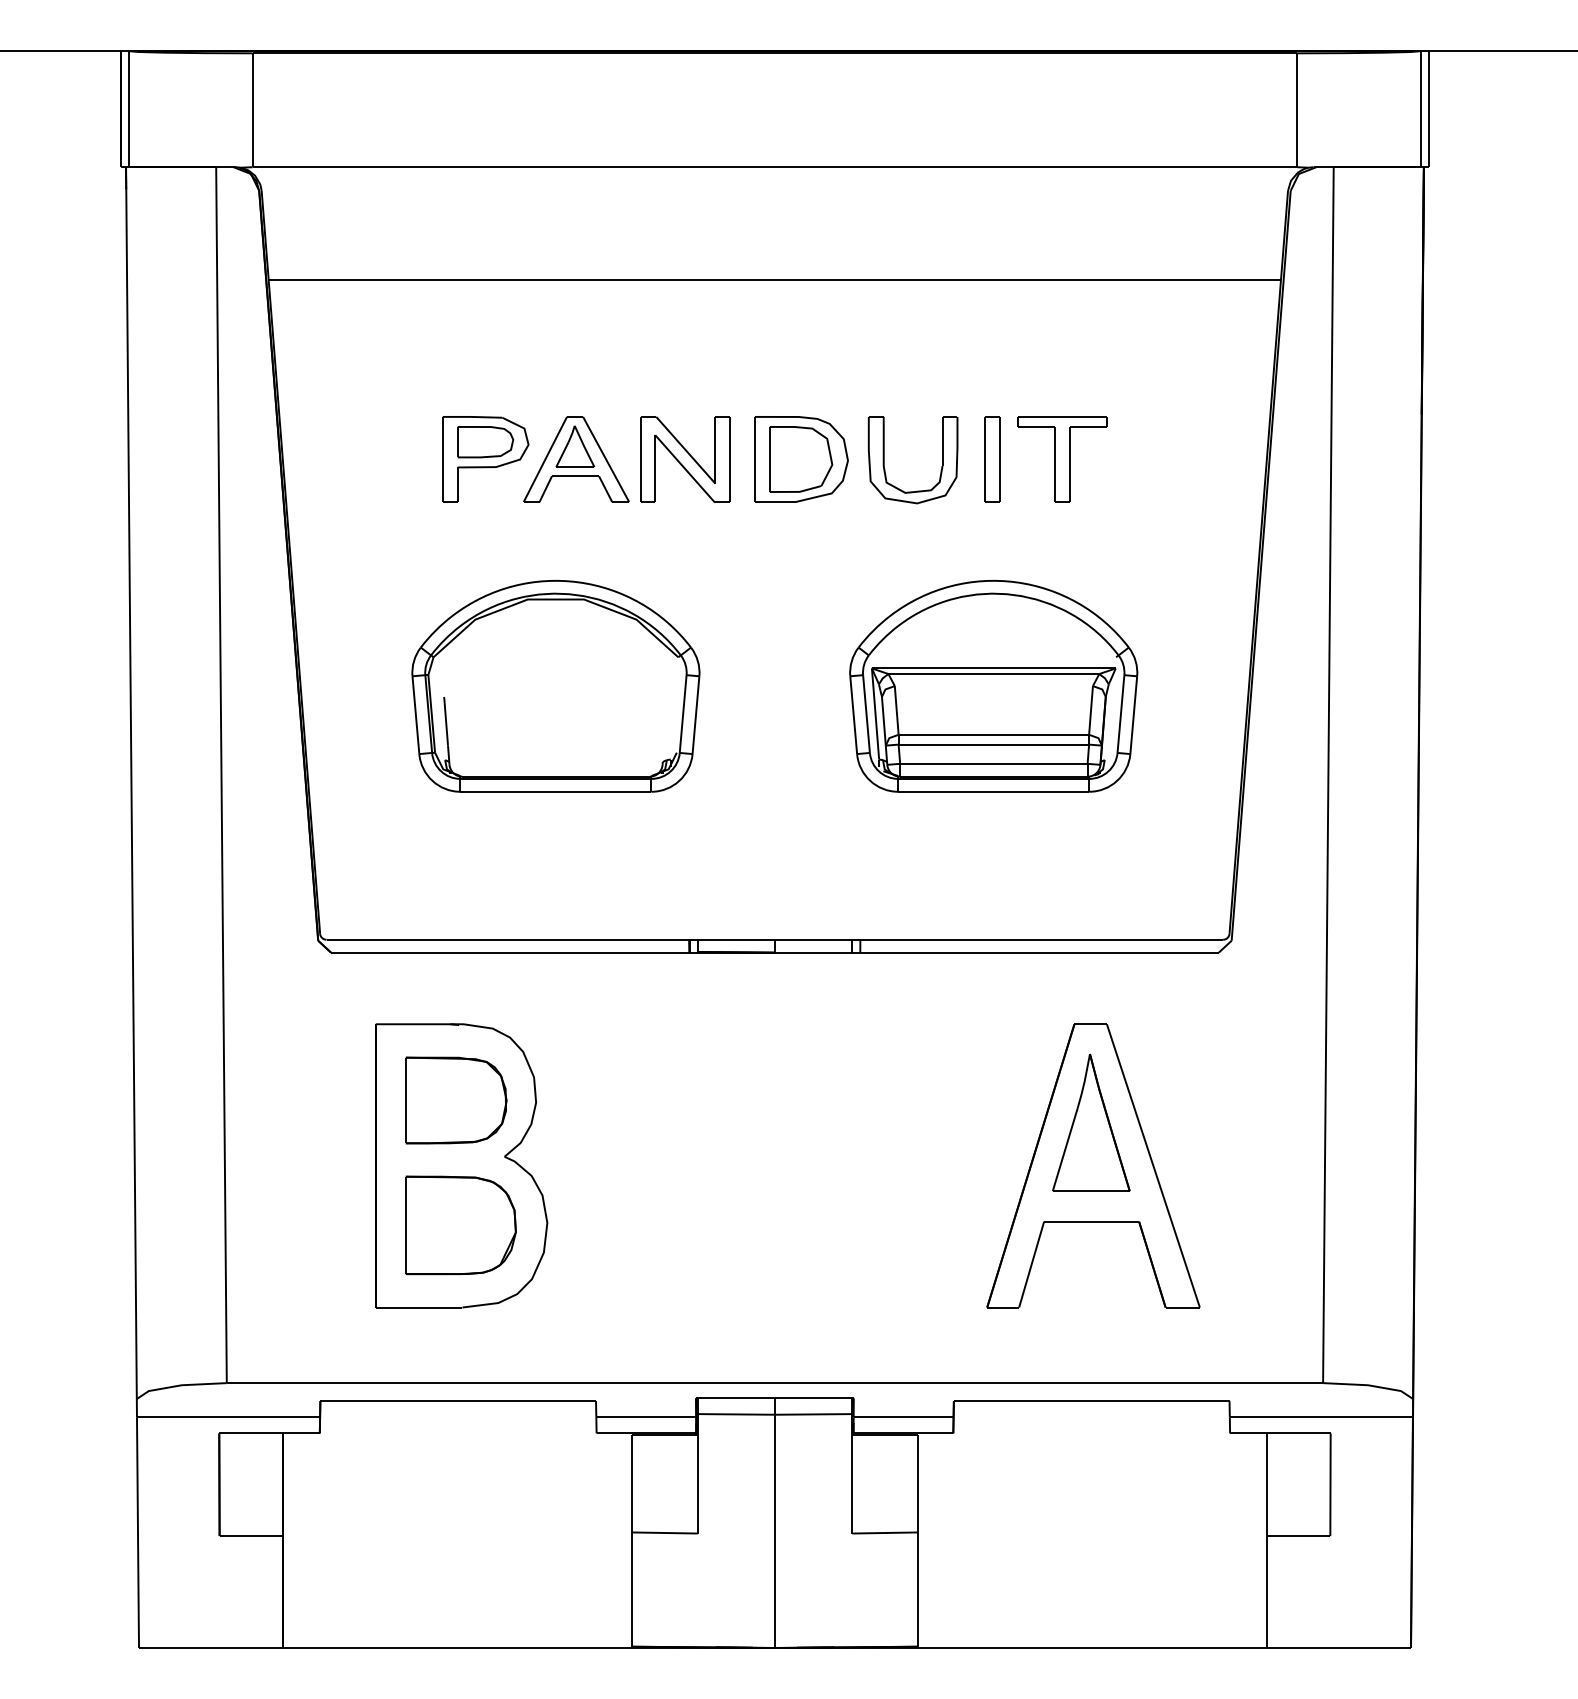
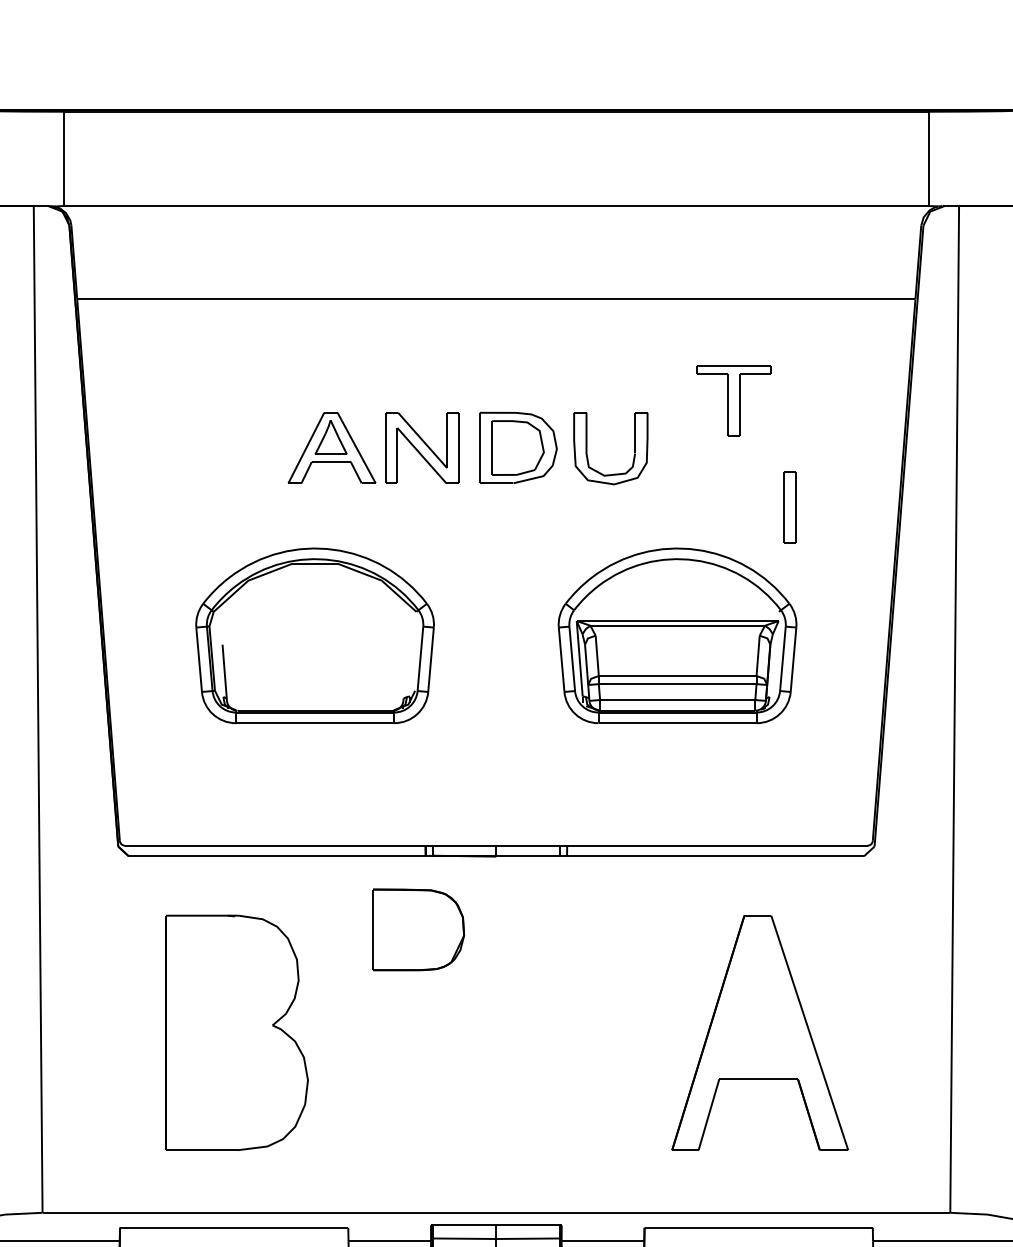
part: (485, 459) -> (256, 448), removed
part: (992, 459) -> (789, 507), moved
part: (1062, 459) -> (734, 400), moved
part: (456, 1100) -> (232, 978), removed
part: (1091, 1122) -> (758, 997), removed
part: (460, 1225) -> (418, 929), moved

